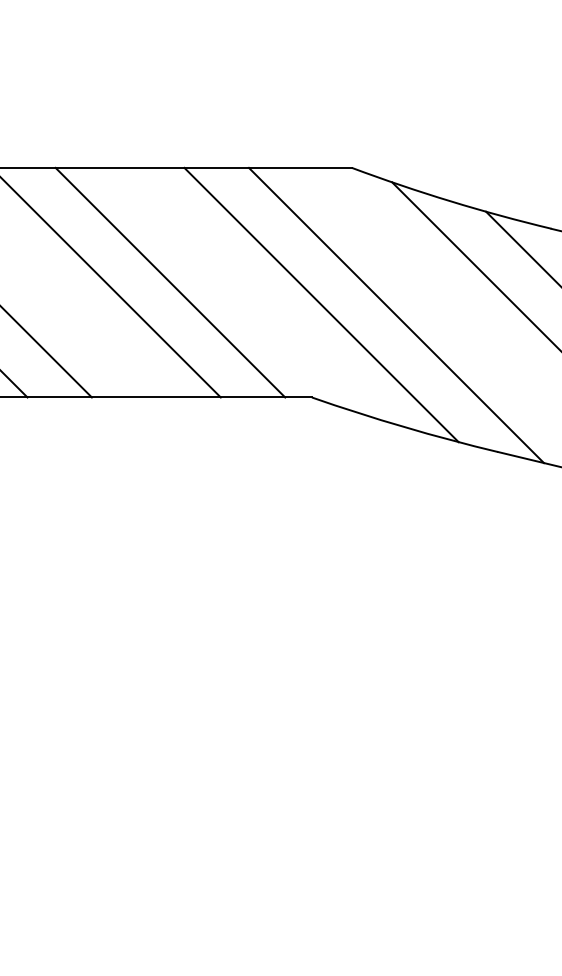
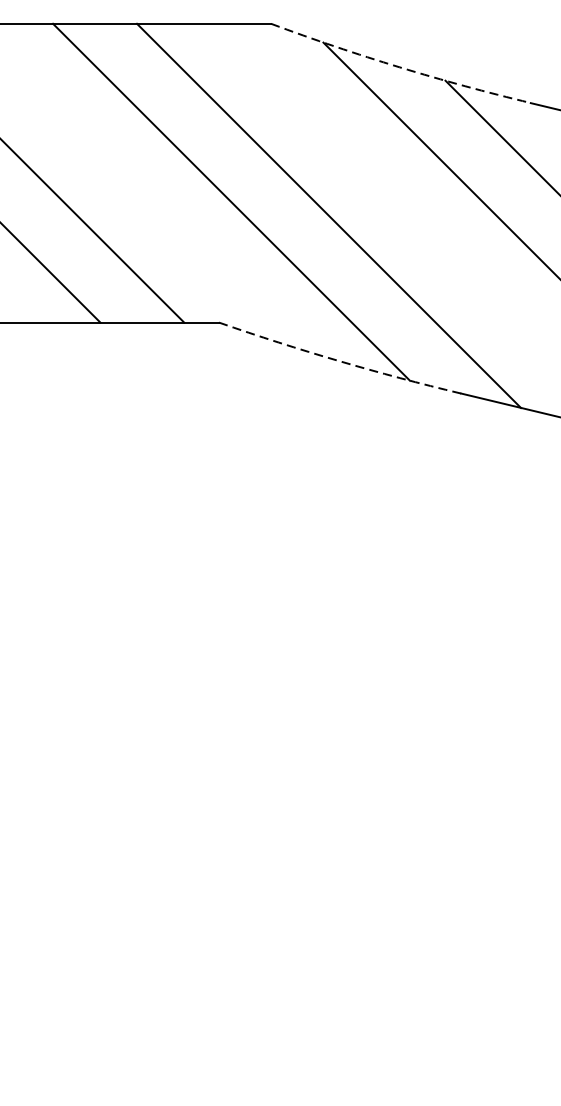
arc: (450, 201) -> (399, 67), solid -> dashed
arc: (404, 427) -> (339, 361), solid -> dashed

